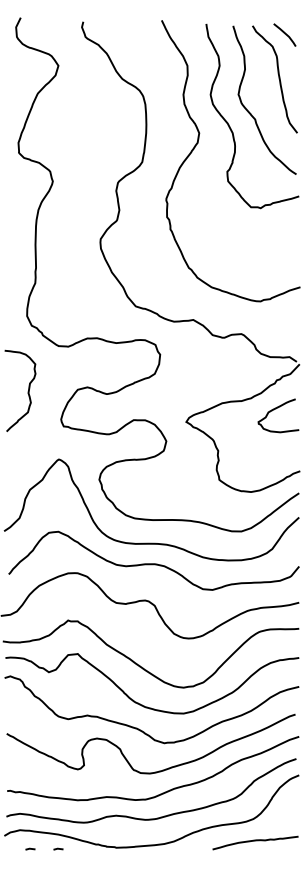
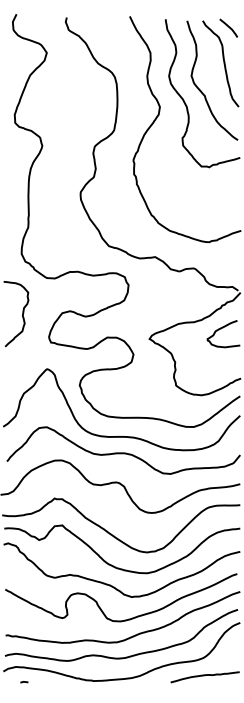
line: (58, 848) -> (46, 681), removed

